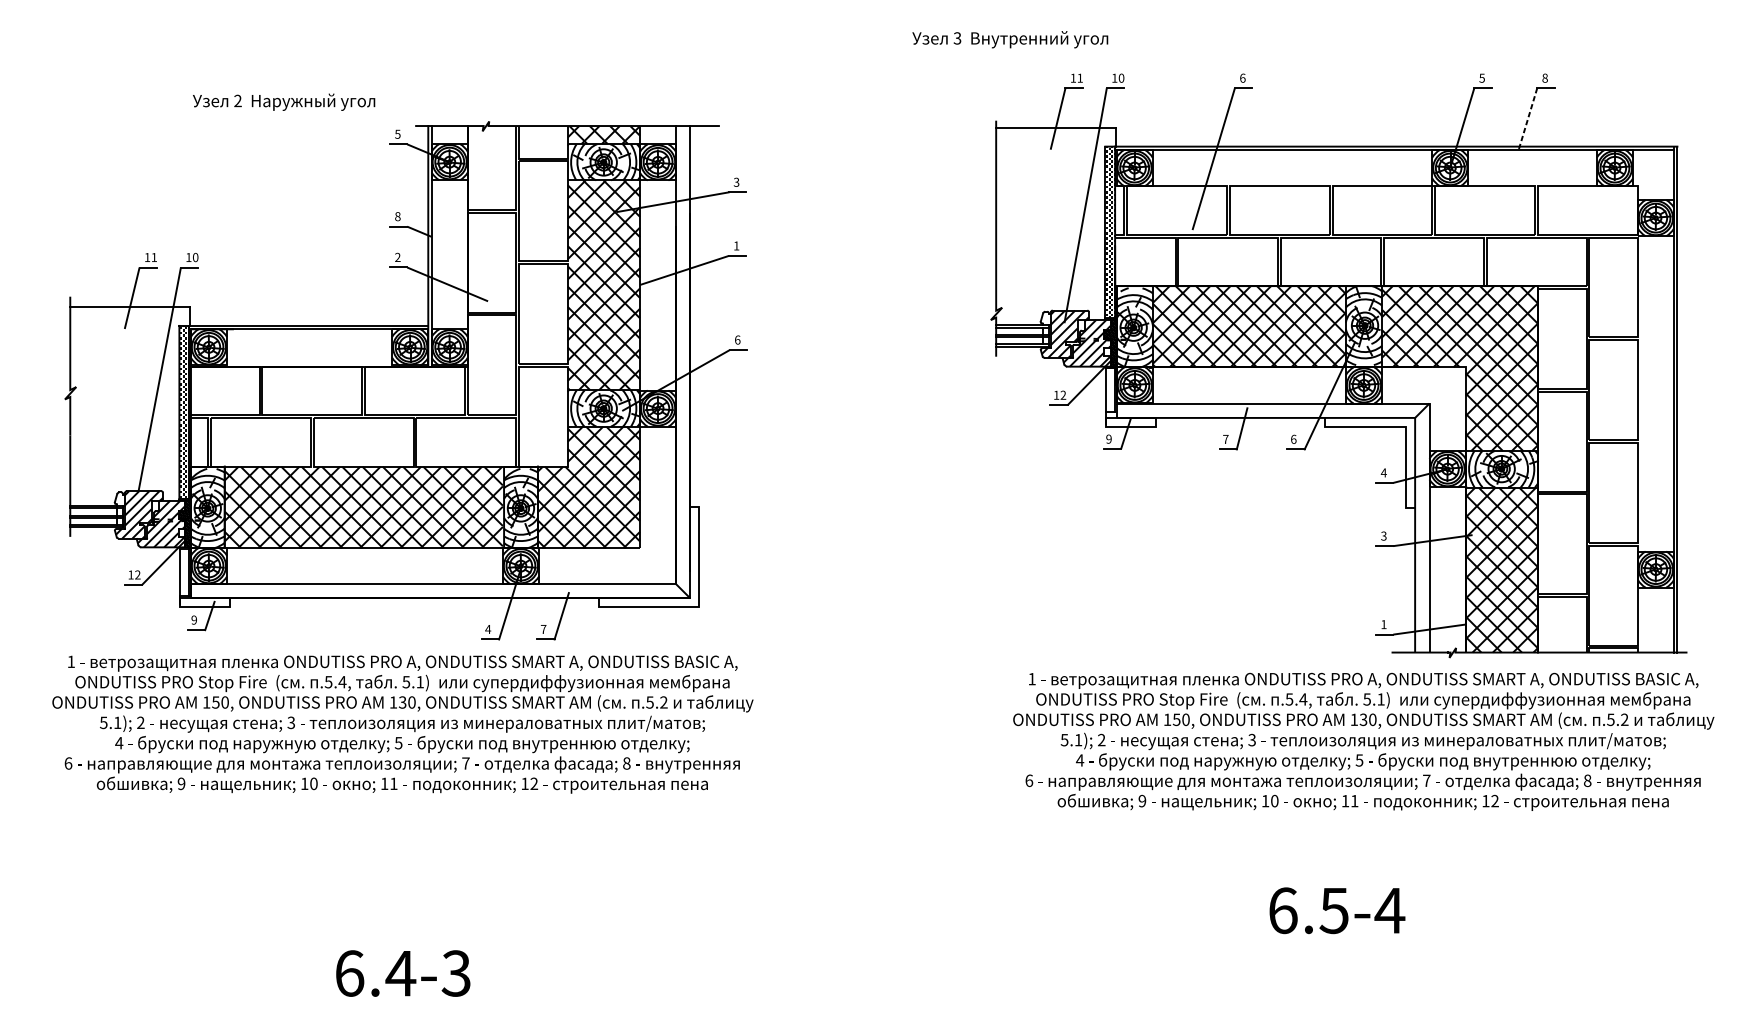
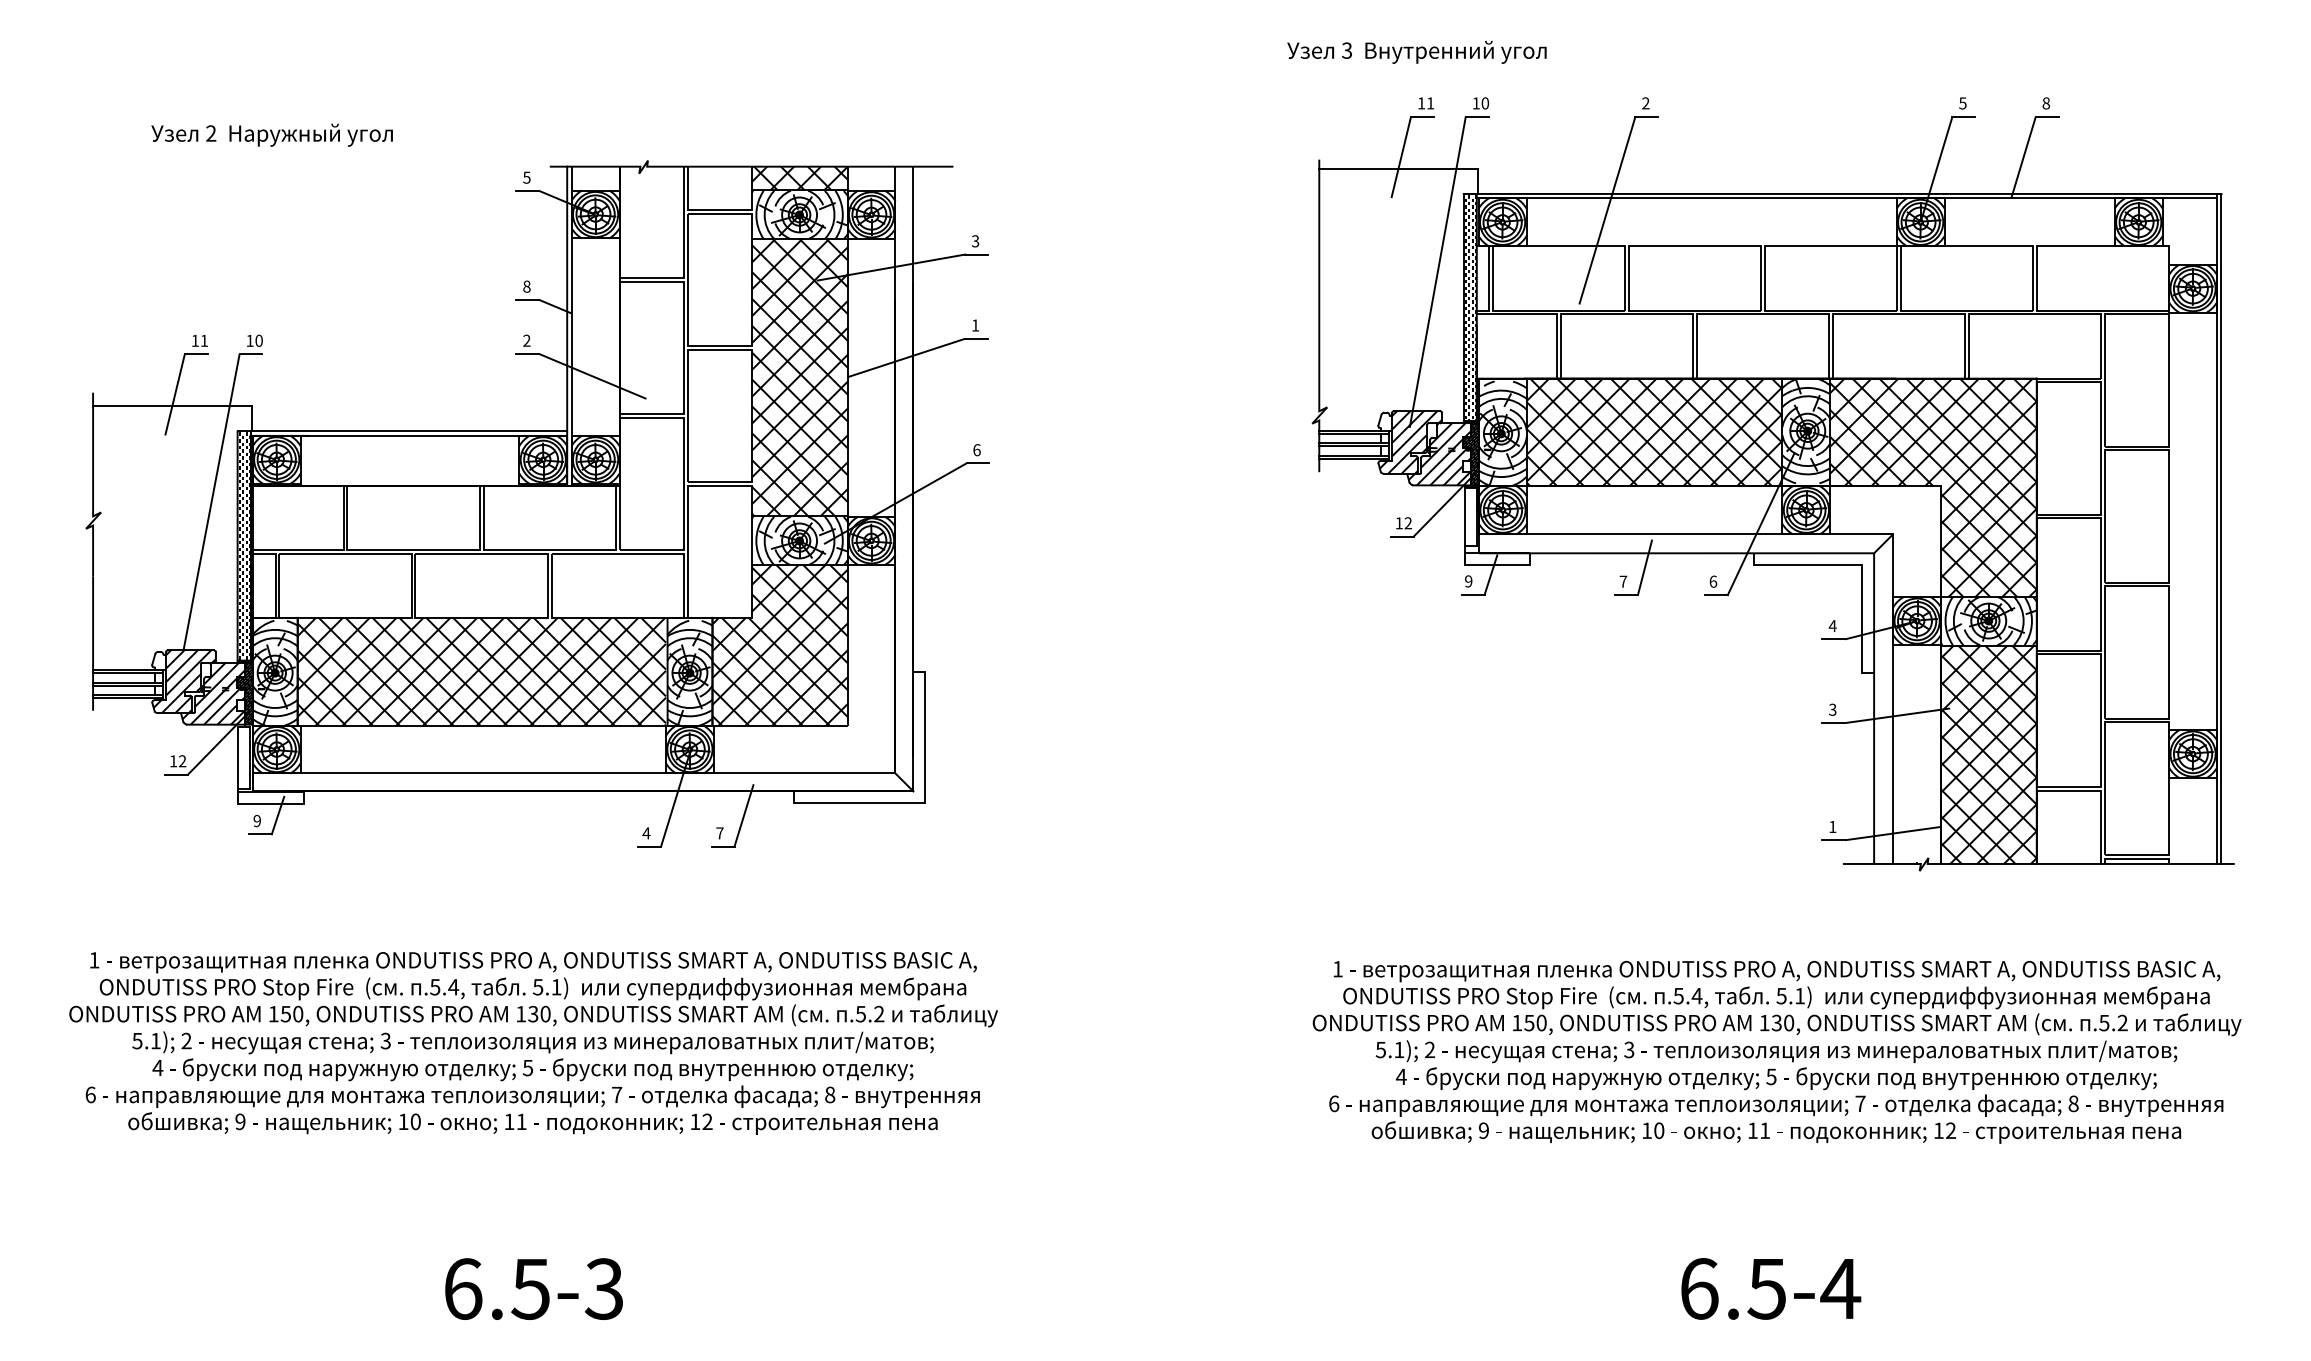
text: (1009, 39) -> (1416, 52), moved
text: (1242, 78) -> (1645, 103), 6 -> 2
text: (283, 101) -> (271, 134), moved
line: (1527, 119) -> (2023, 157), dashed -> solid
text: (402, 724) -> (533, 1043), moved
text: (1363, 741) -> (1776, 1051), moved
text: (1337, 910) -> (1771, 1288), moved
text: (400, 973) -> (530, 1289), 6.4-3 -> 6.5-3

